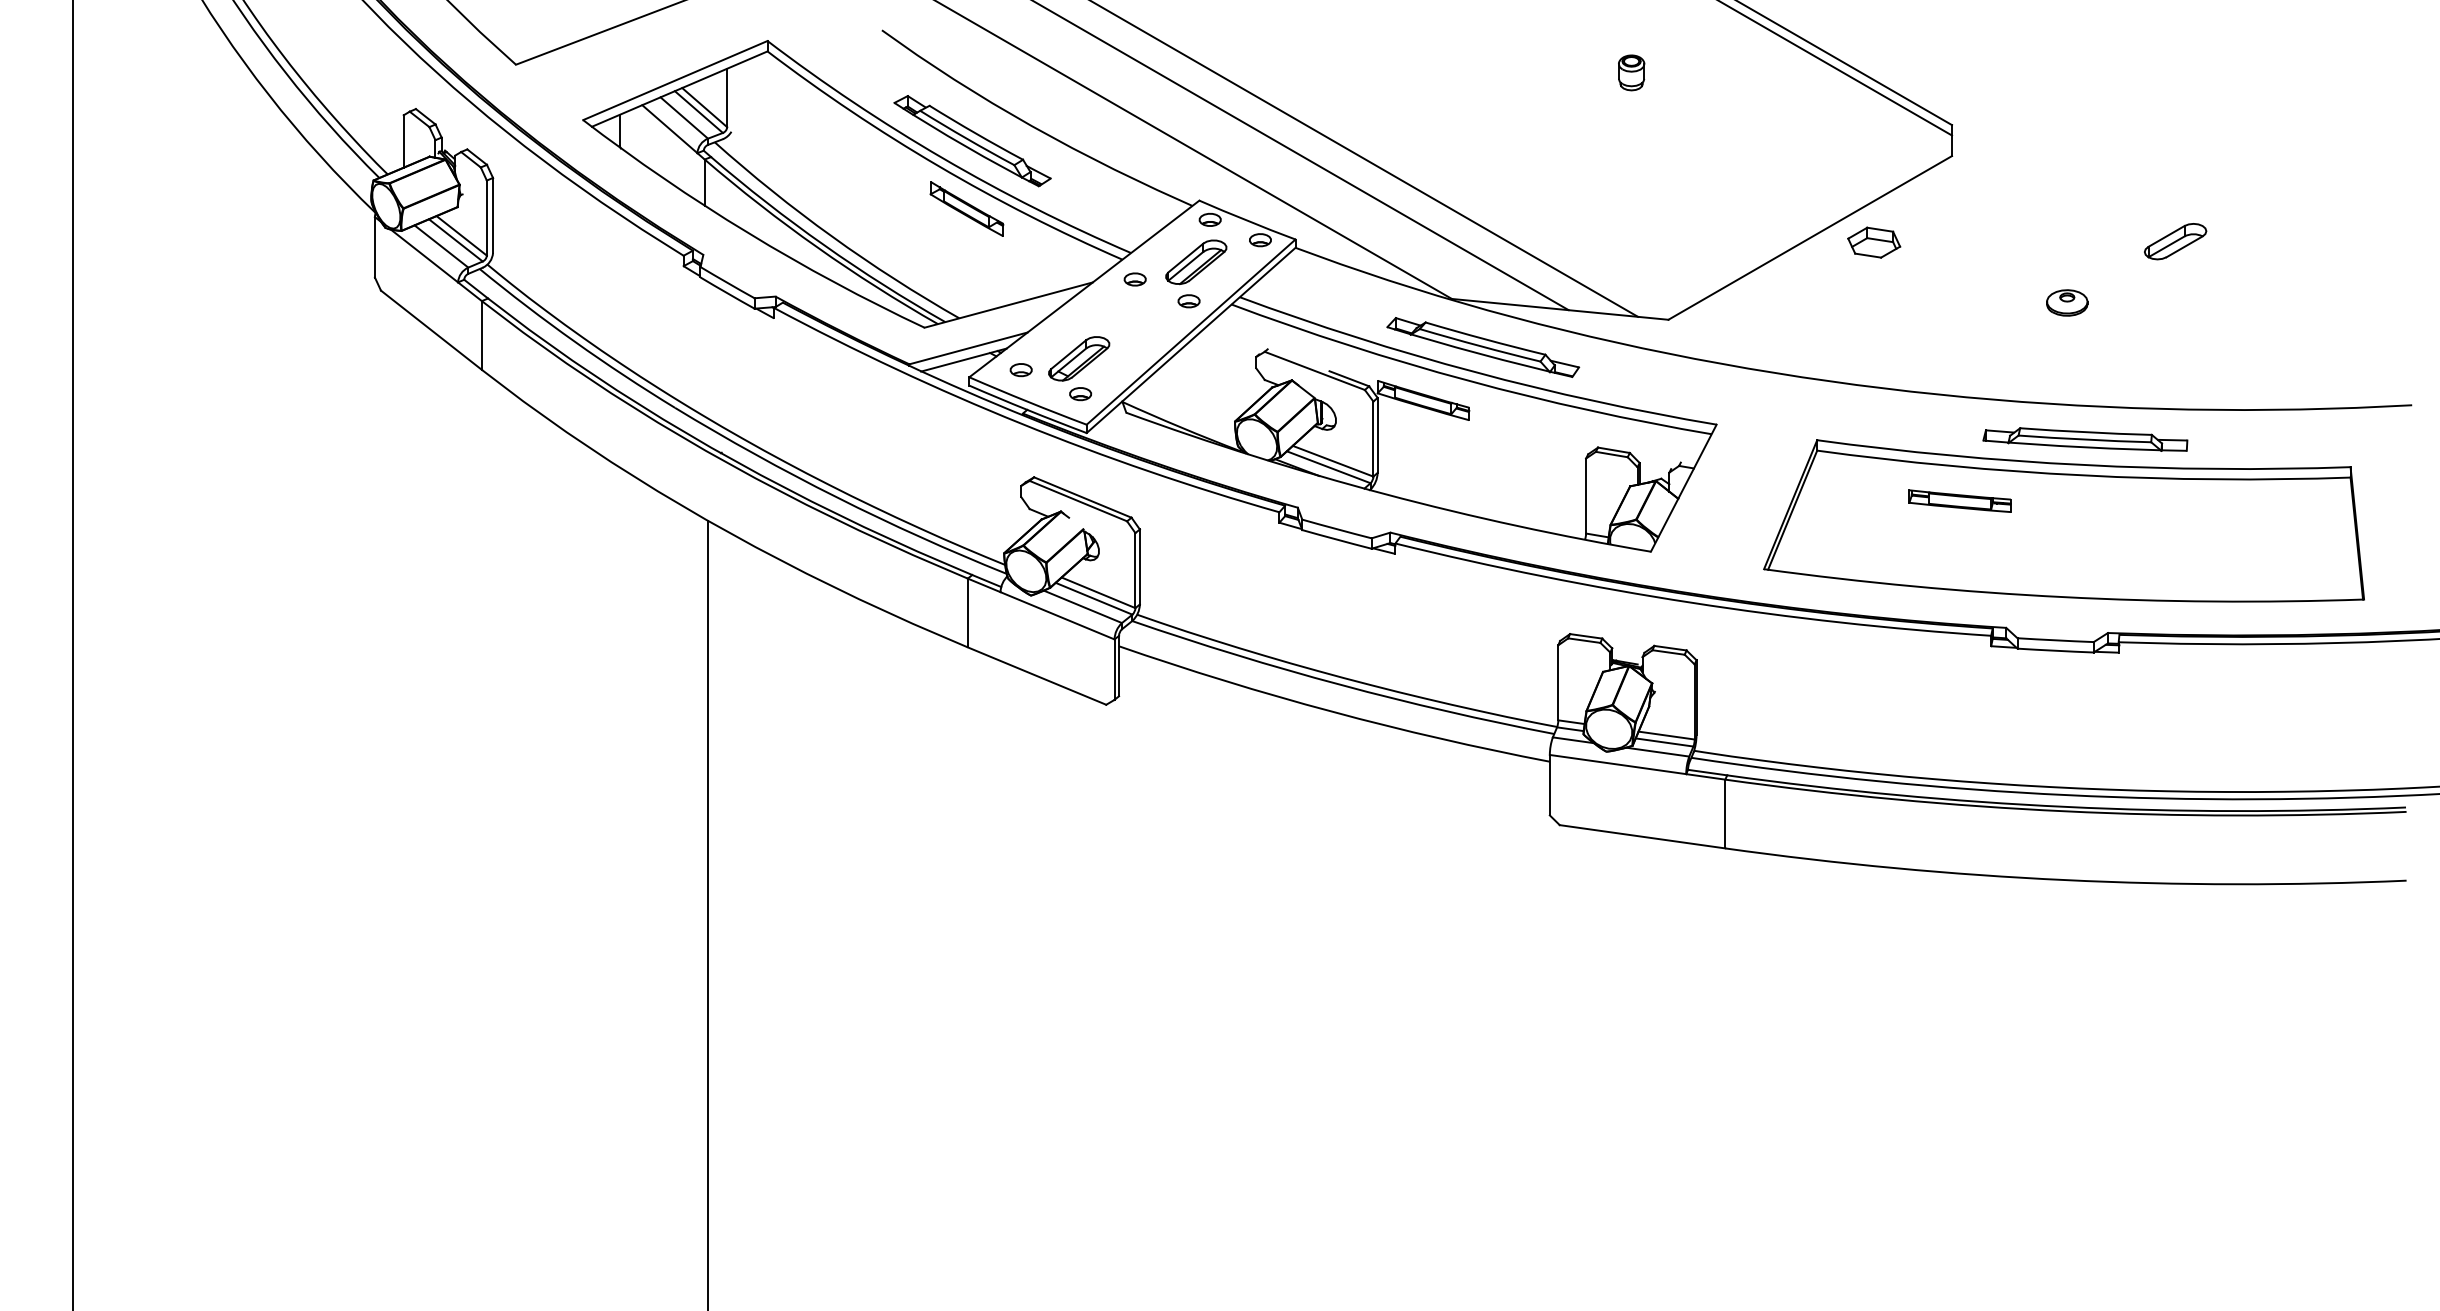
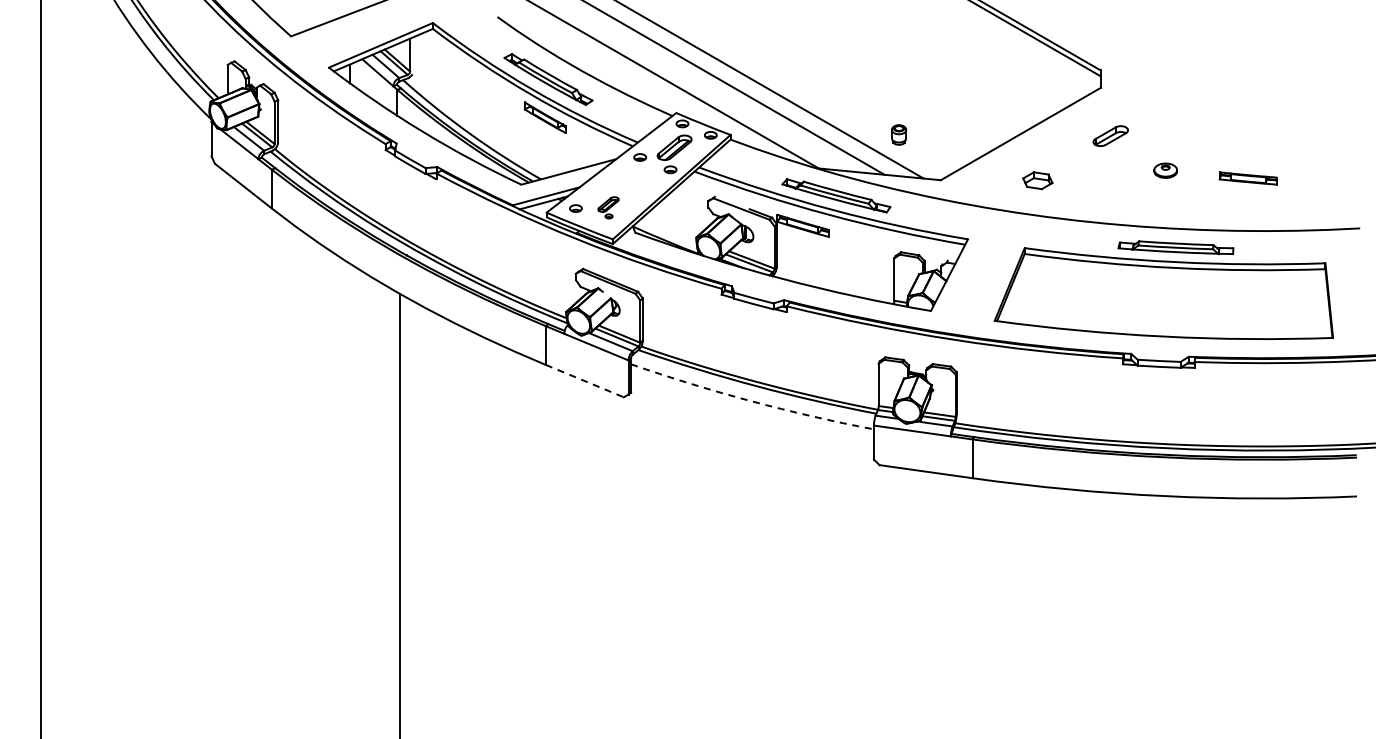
part: (1632, 71) -> (899, 134), moved
part: (1873, 242) -> (1037, 180), moved
part: (2175, 242) -> (1110, 136), moved
part: (1078, 368) -> (608, 207), size x0.6
part: (1958, 501) -> (1247, 178), moved
line: (1038, 676) -> (585, 381), solid -> dashed
arc: (1332, 712) -> (751, 401), solid -> dashed

